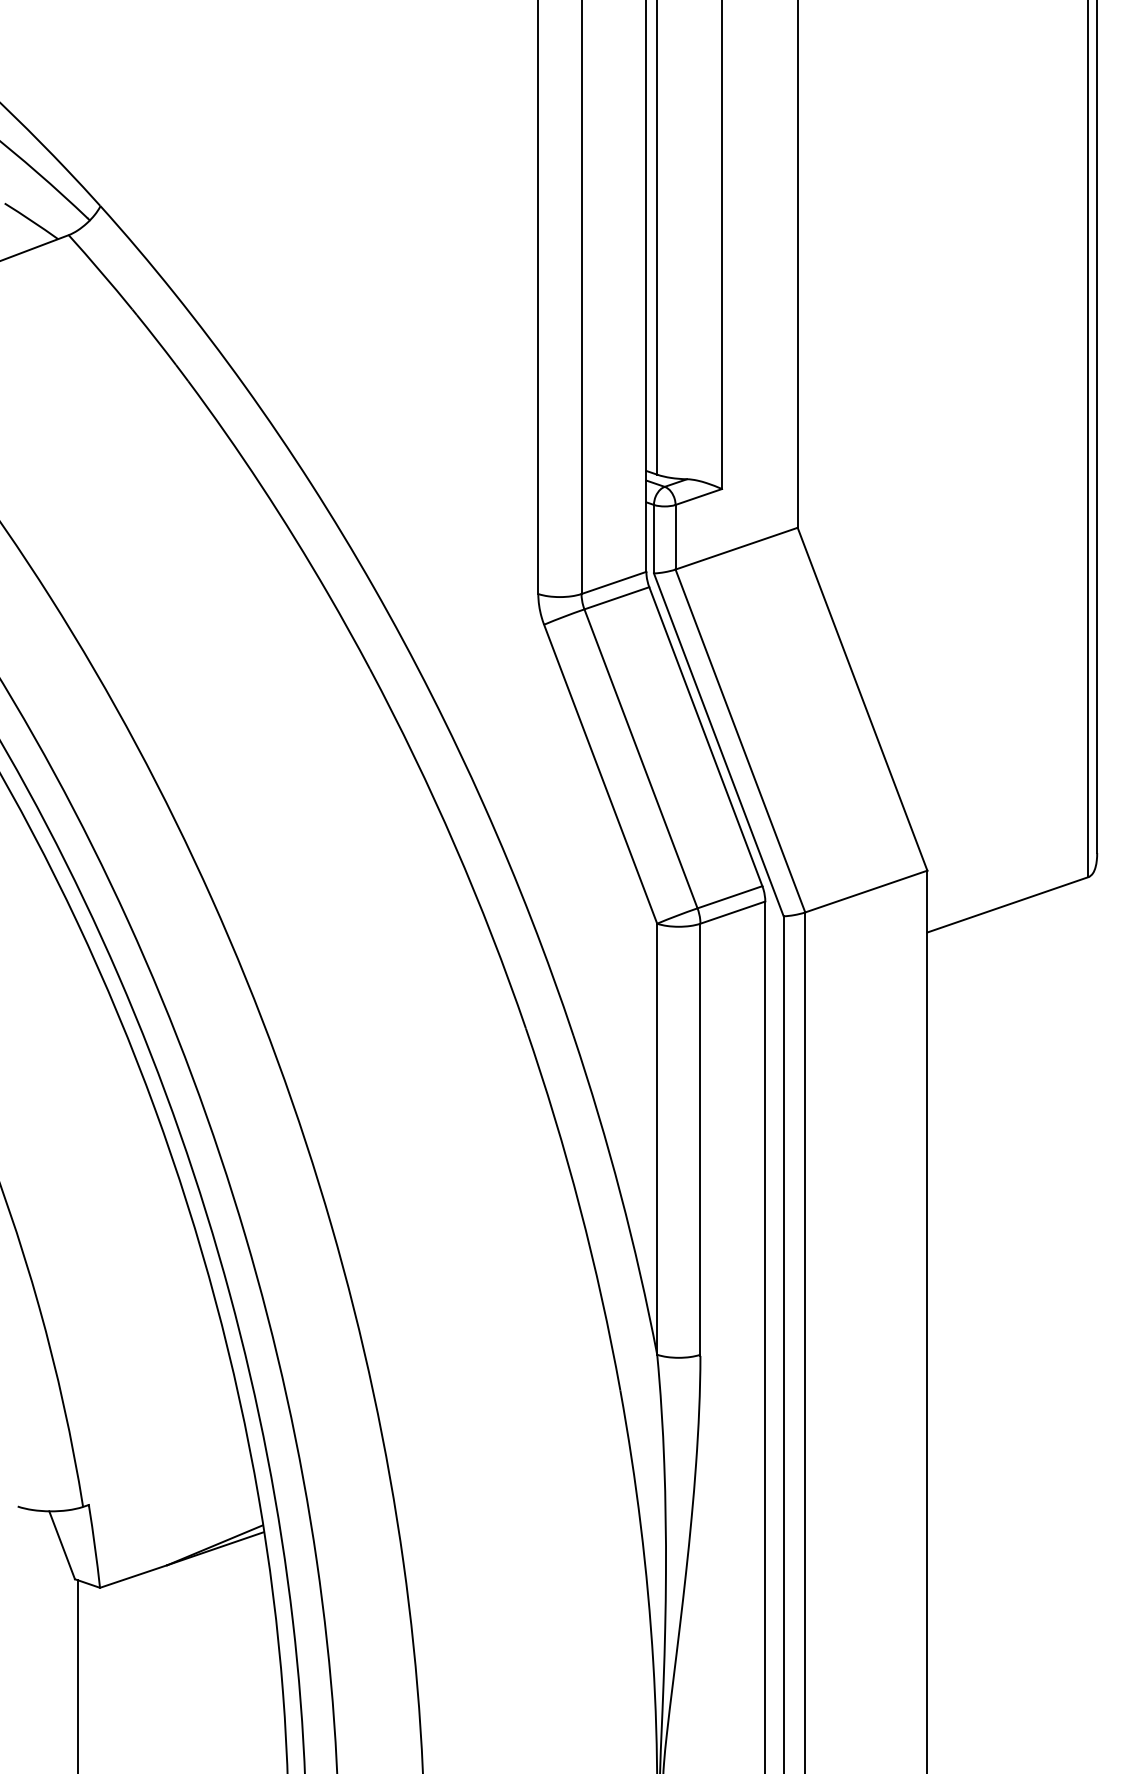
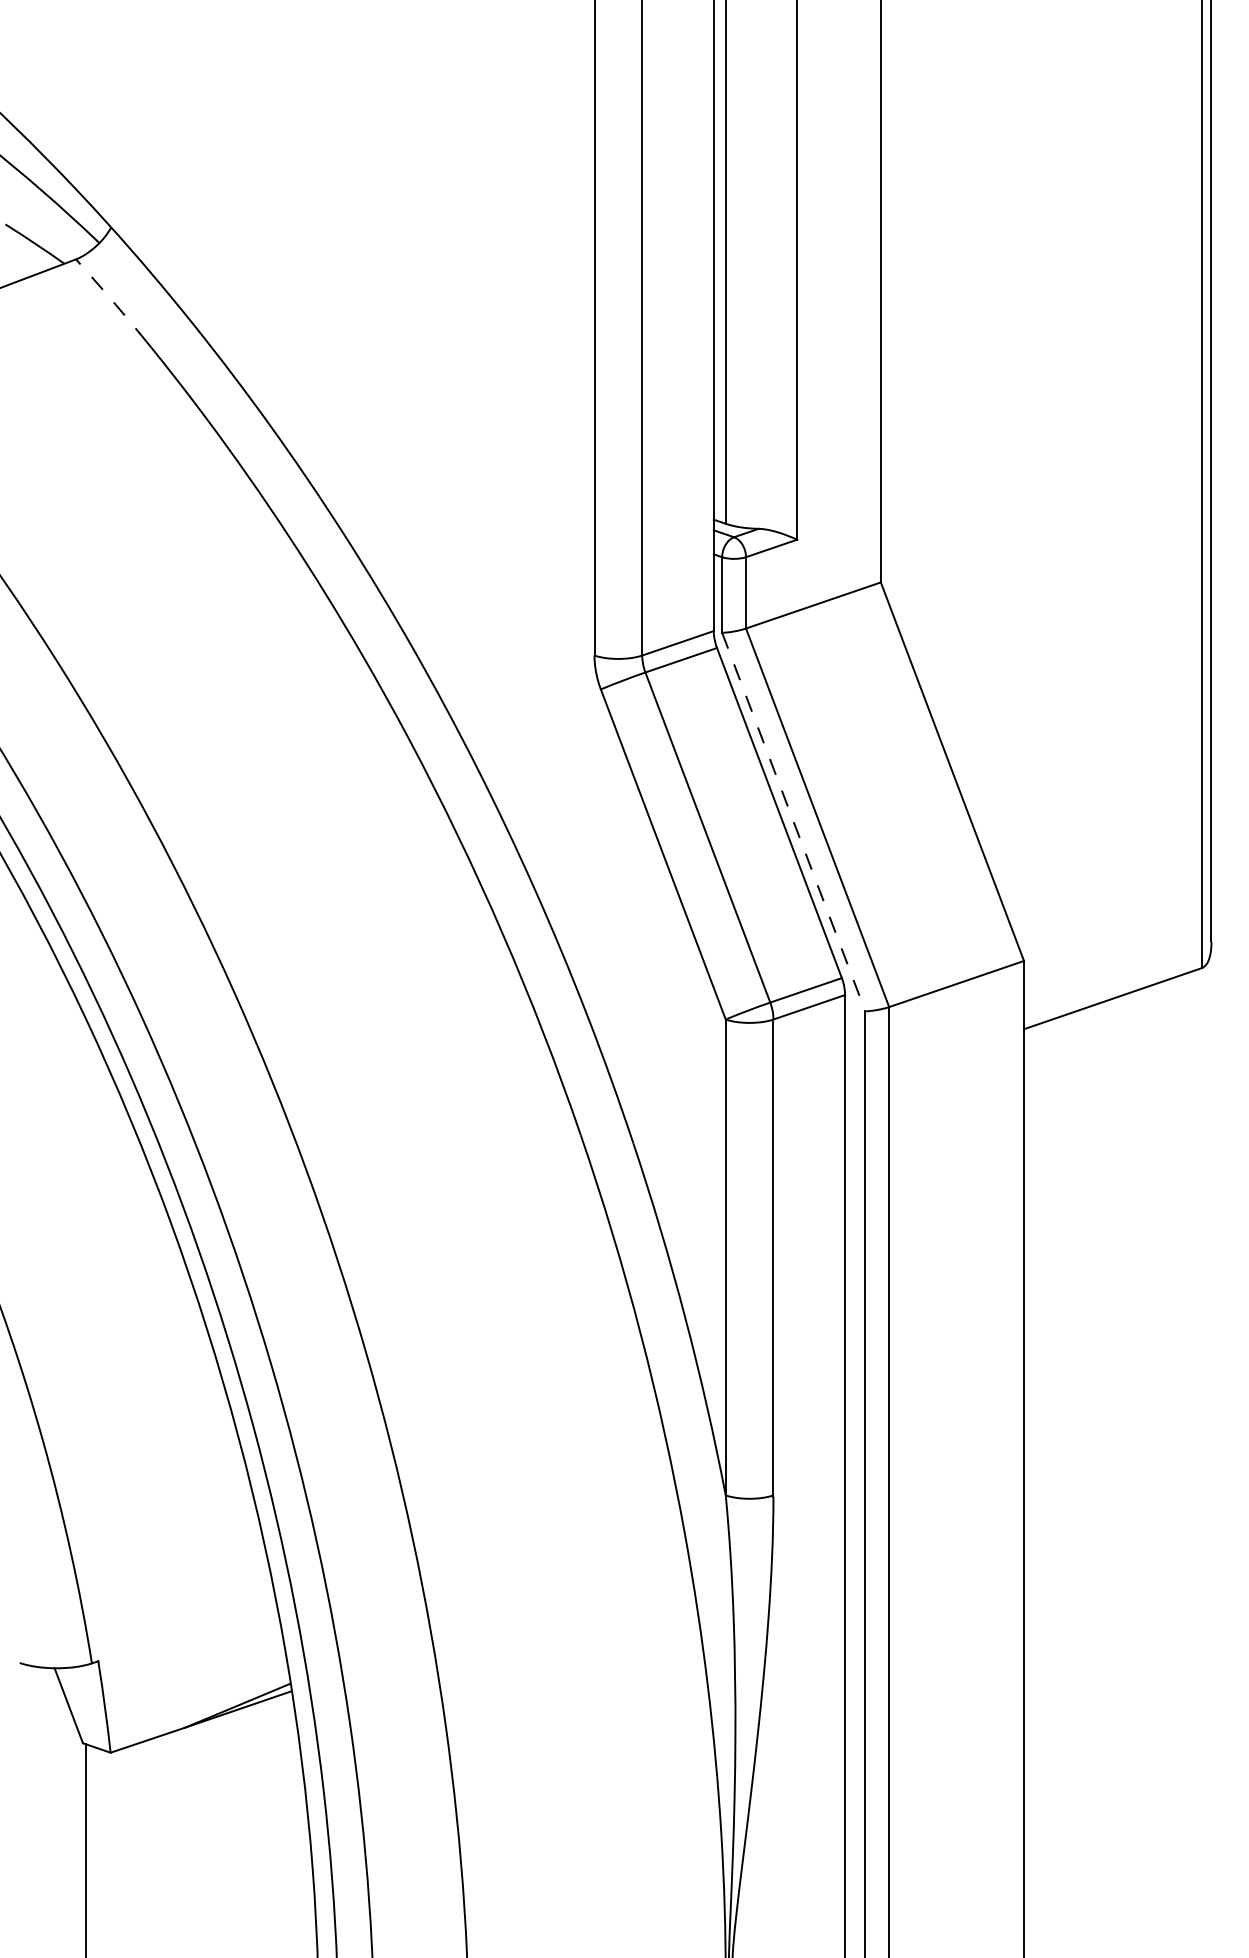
arc: (100, 271) -> (111, 299), solid -> dashed
line: (718, 745) -> (793, 822), solid -> dashed

